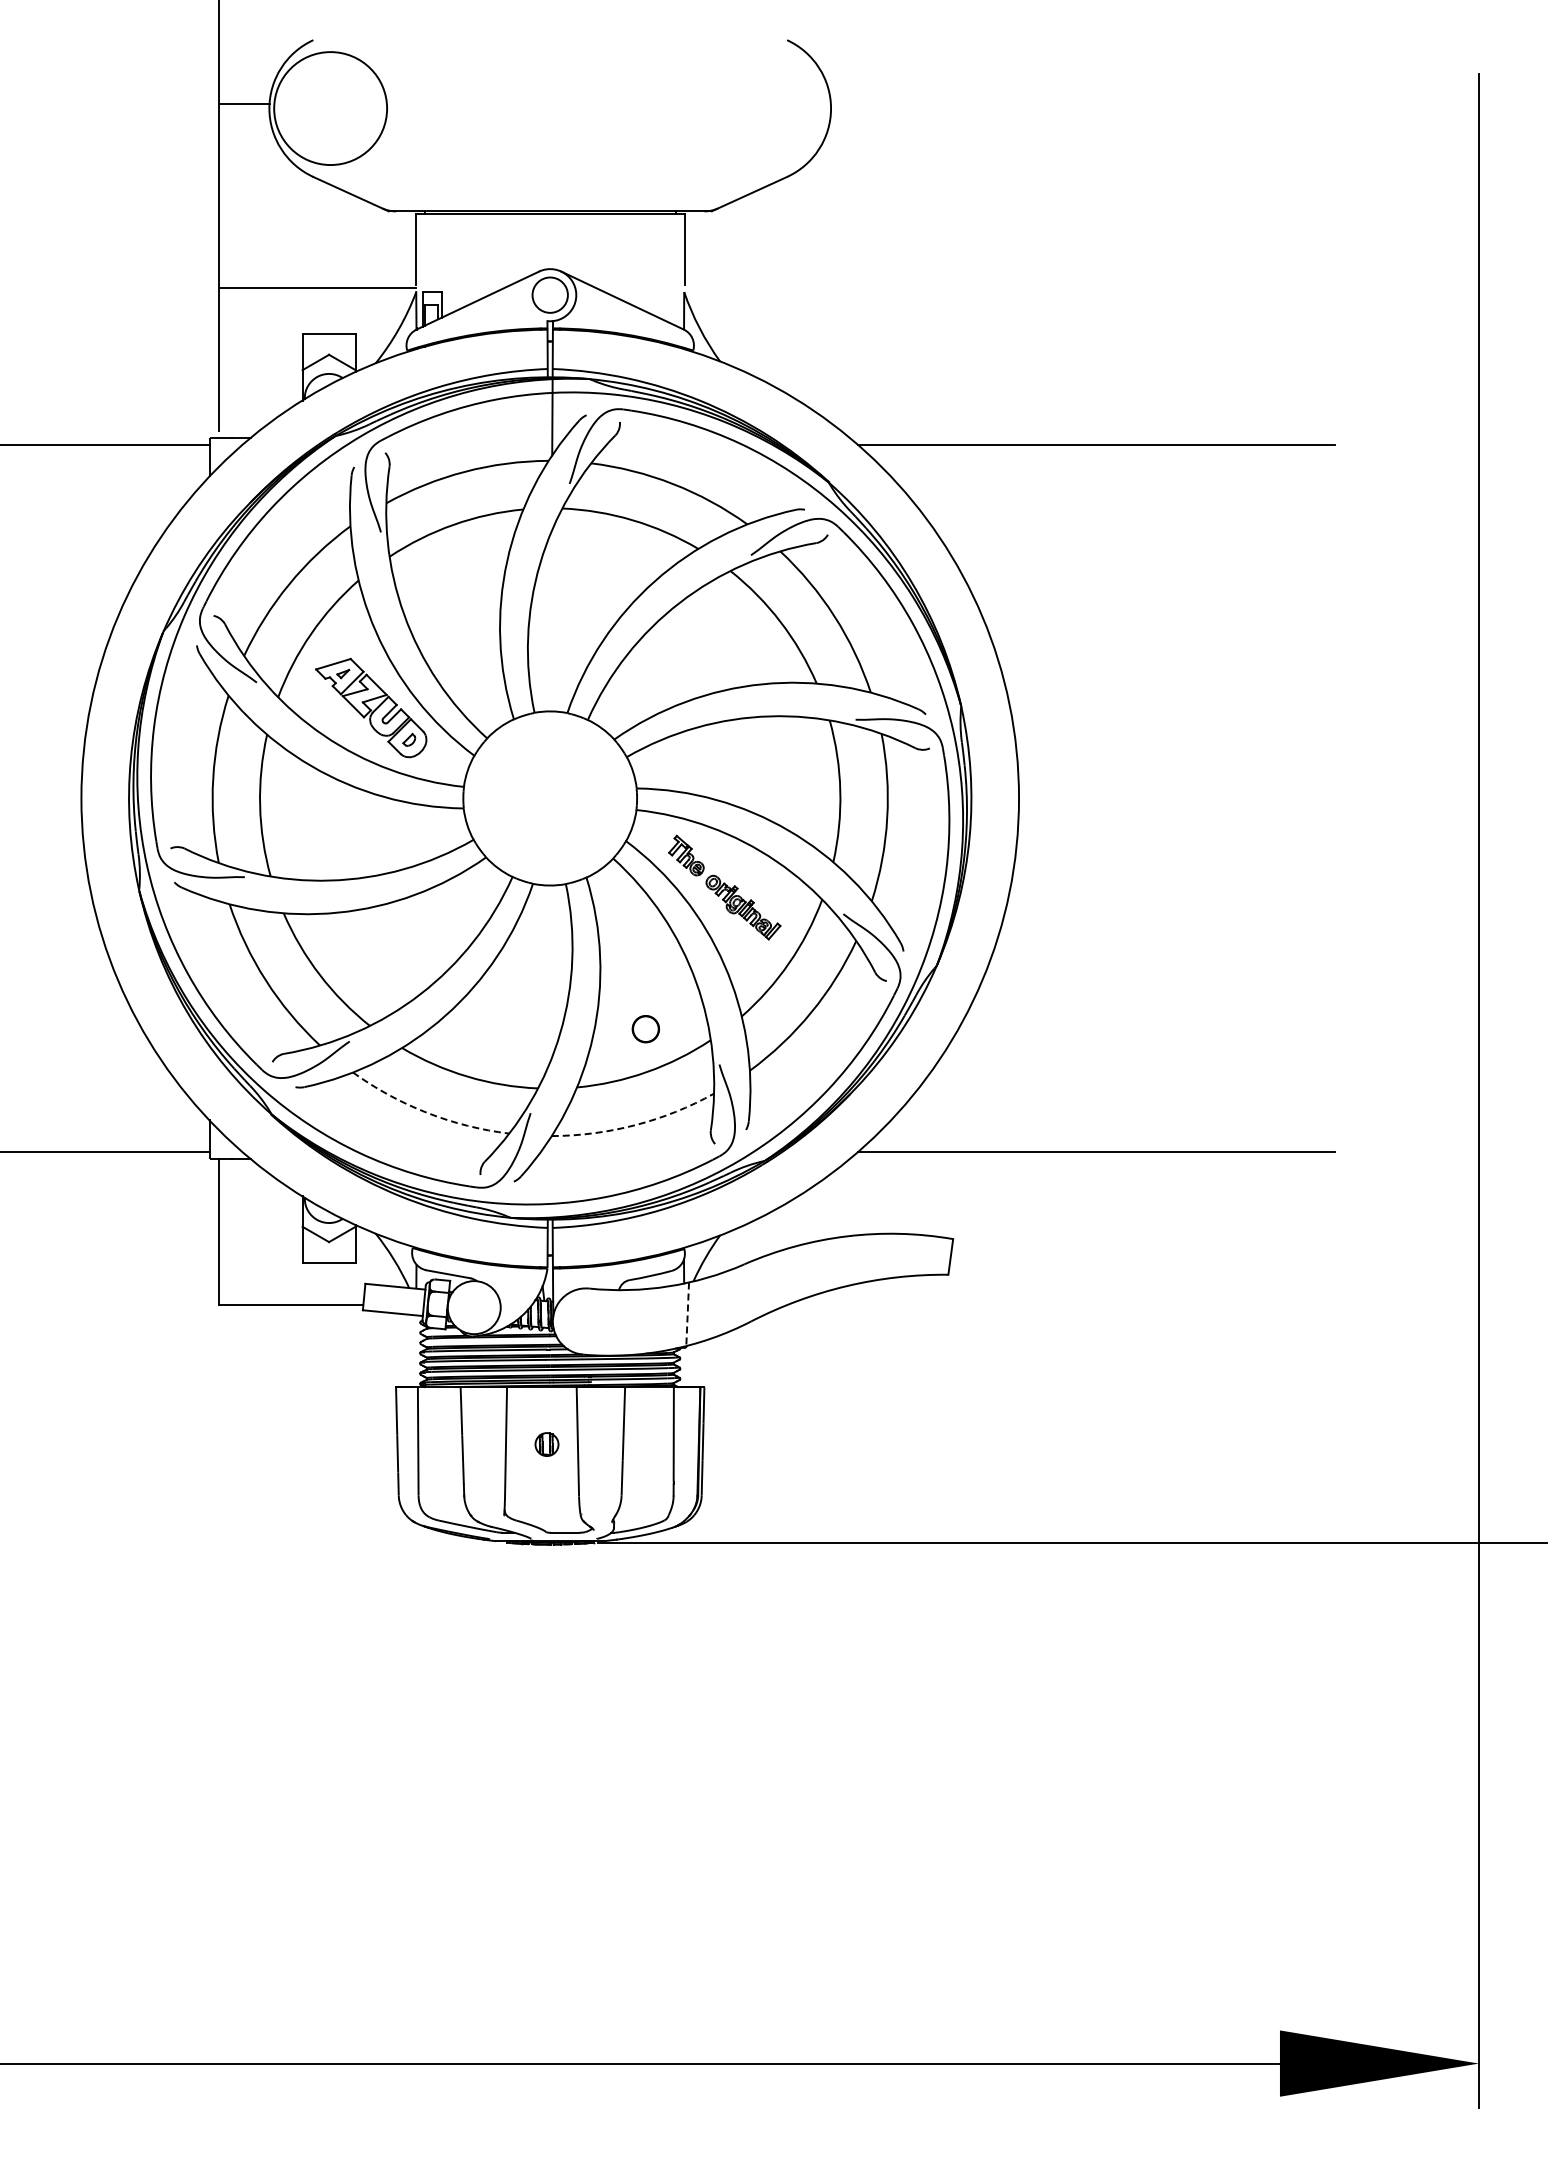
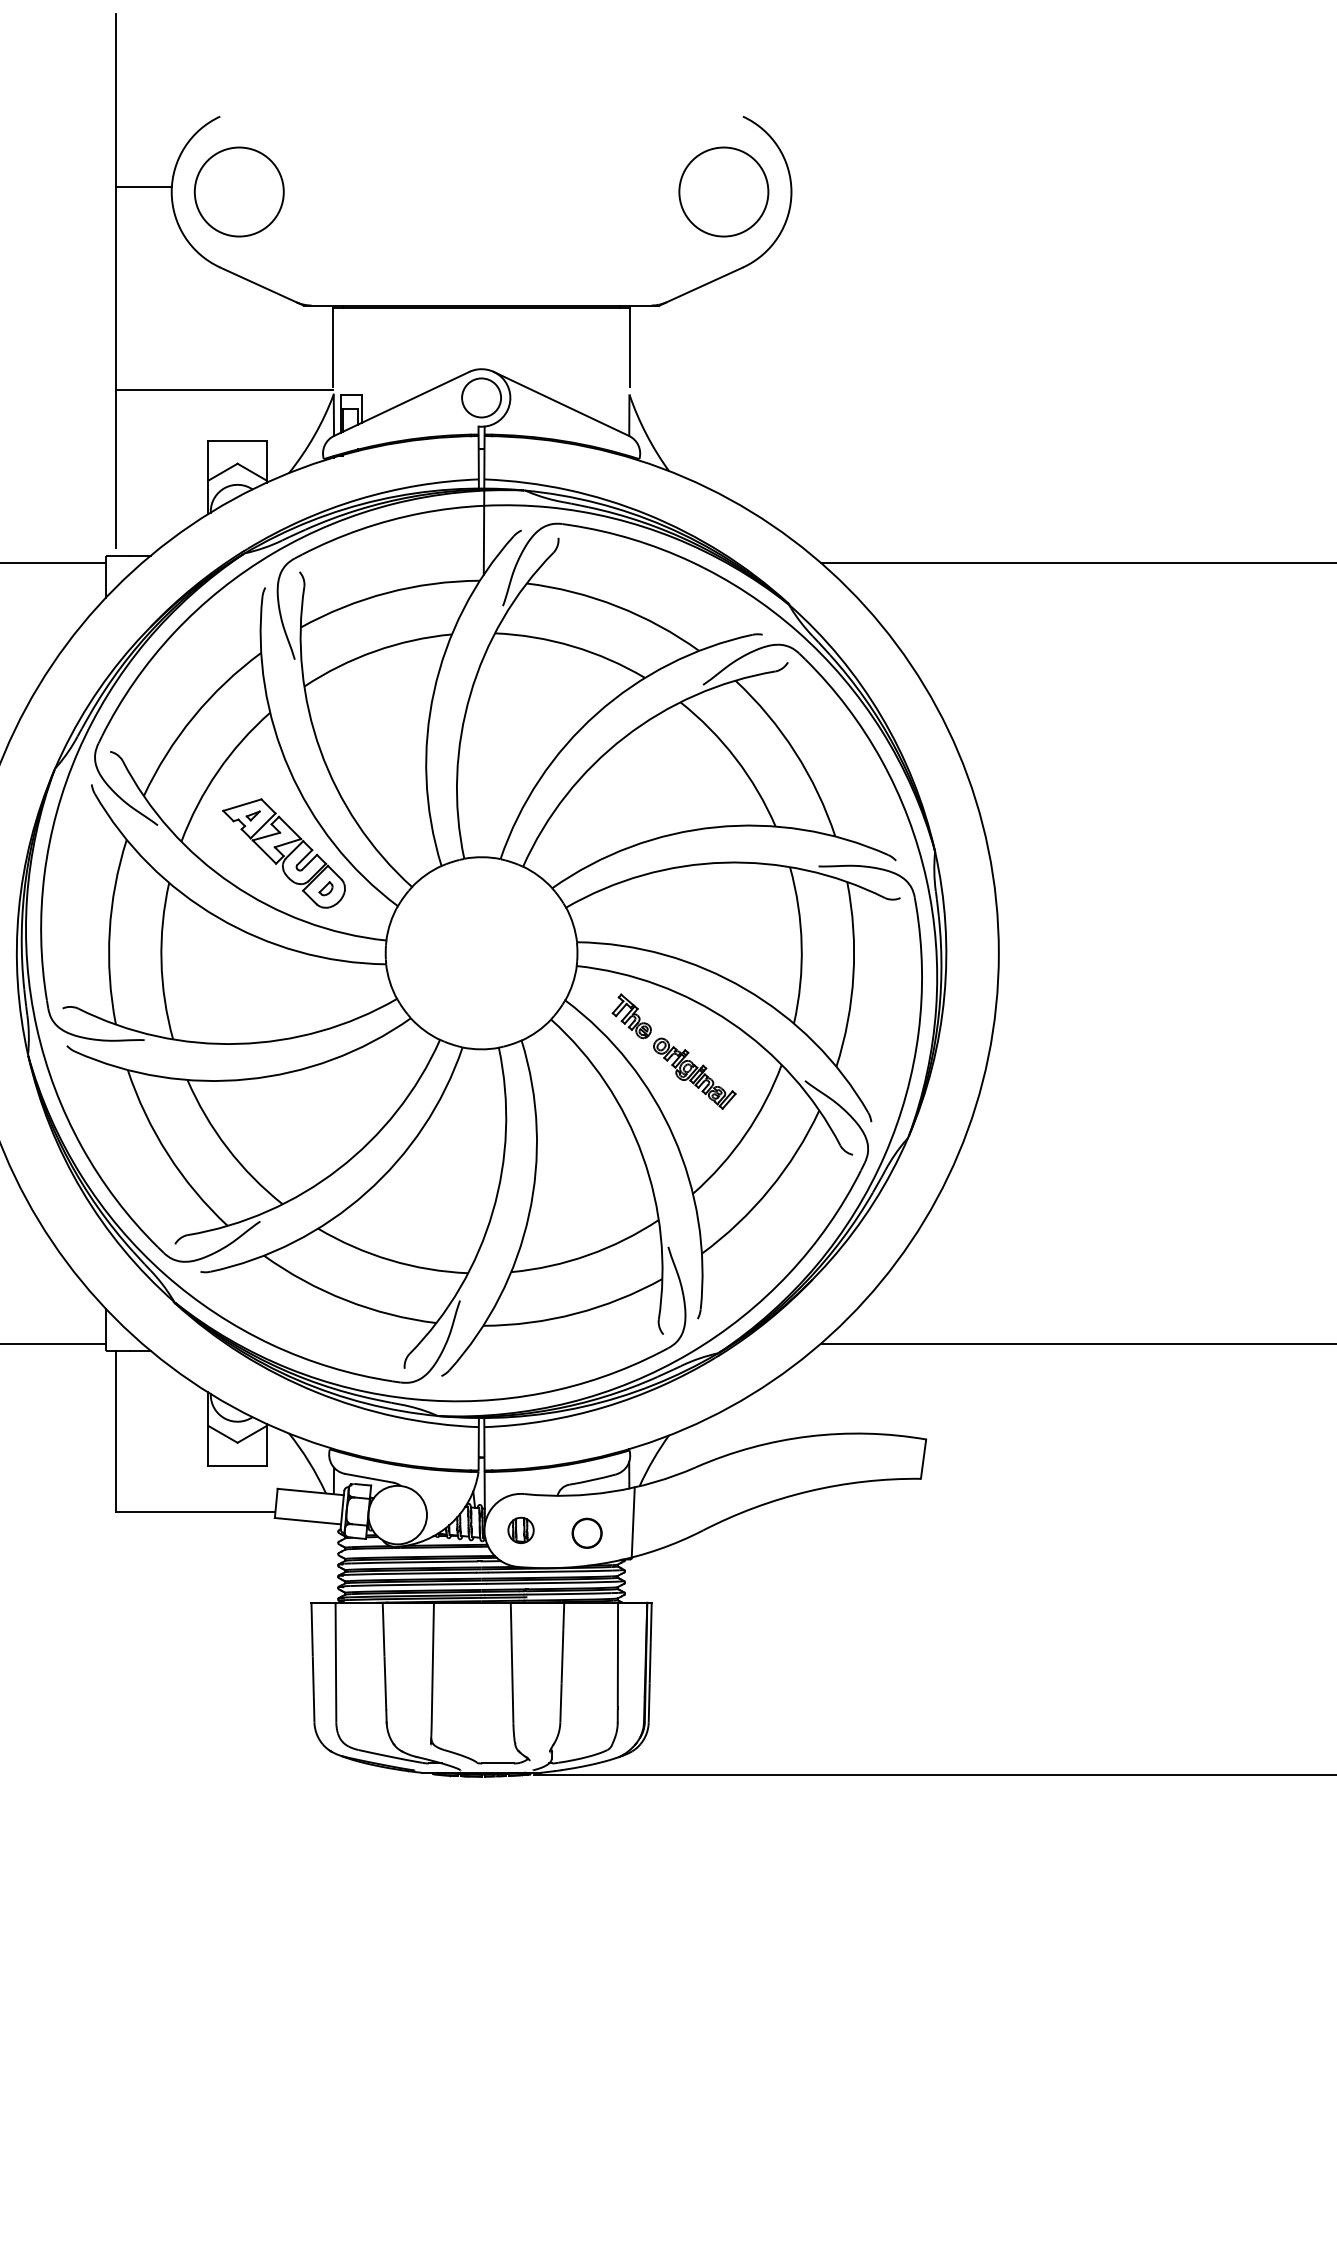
circle: (330, 108) -> (239, 191), size x0.71
circle: (769, 108) -> (723, 191), added
circle: (645, 1029) -> (586, 1533), moved
arc: (427, 1112) -> (346, 1299), dashed -> solid
arc: (635, 1125) -> (575, 1314), dashed -> solid
line: (687, 1314) -> (633, 1522), dashed -> solid
part: (546, 1444) -> (520, 1530), moved

